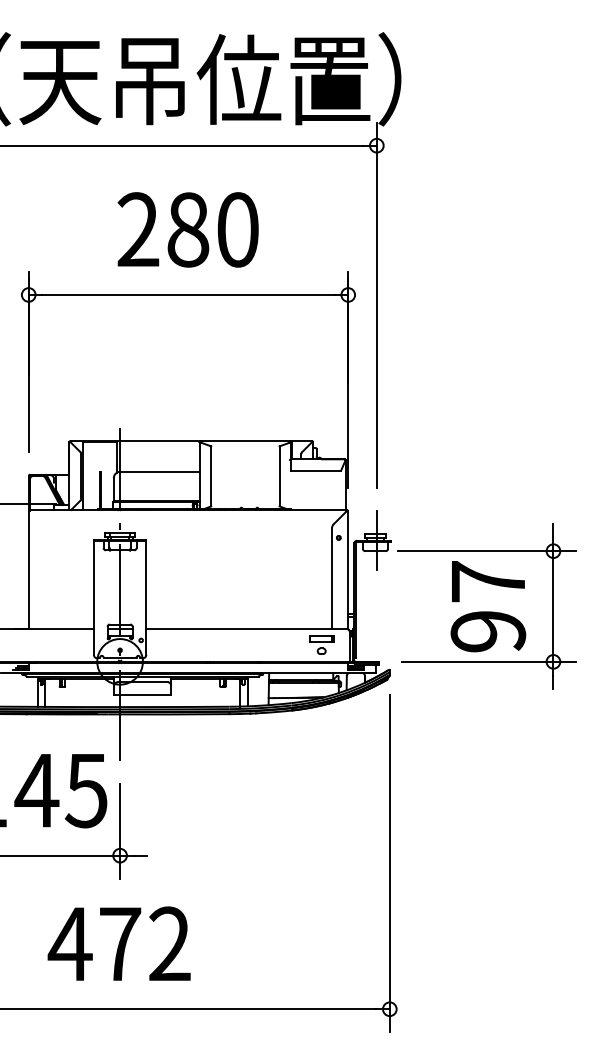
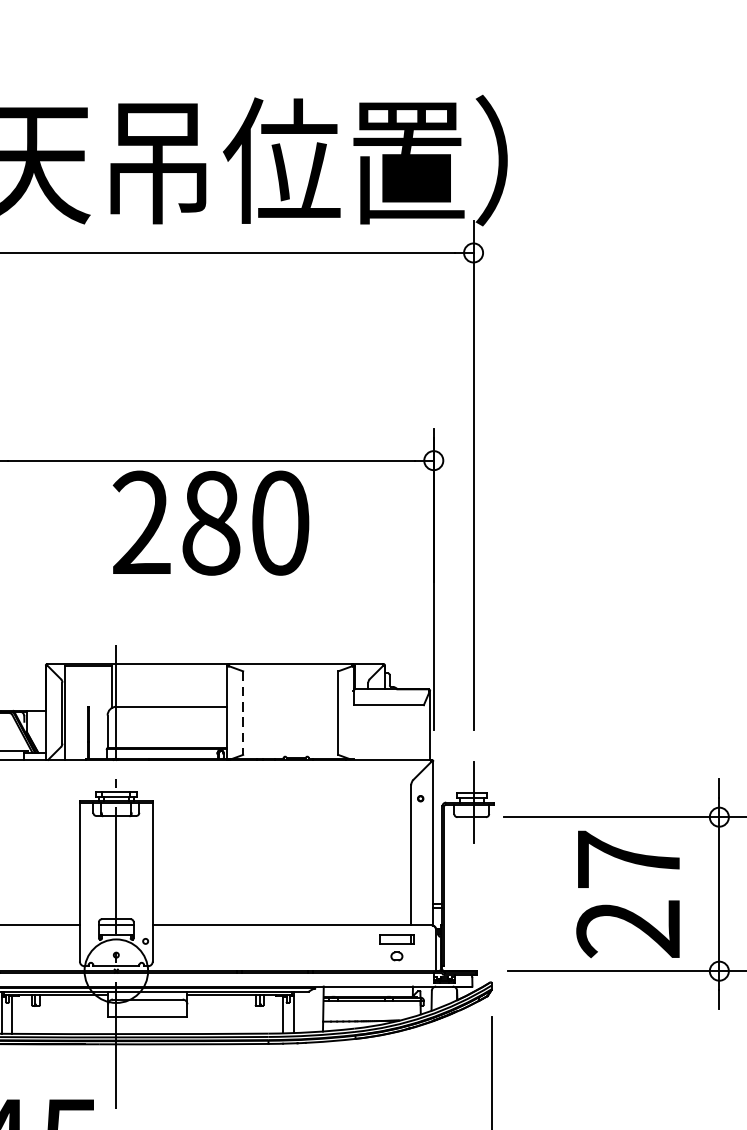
text: (187, 229) -> (210, 522), moved
line: (211, 476) -> (243, 713), solid -> dashed
text: (488, 631) -> (628, 928), 97 -> 27

